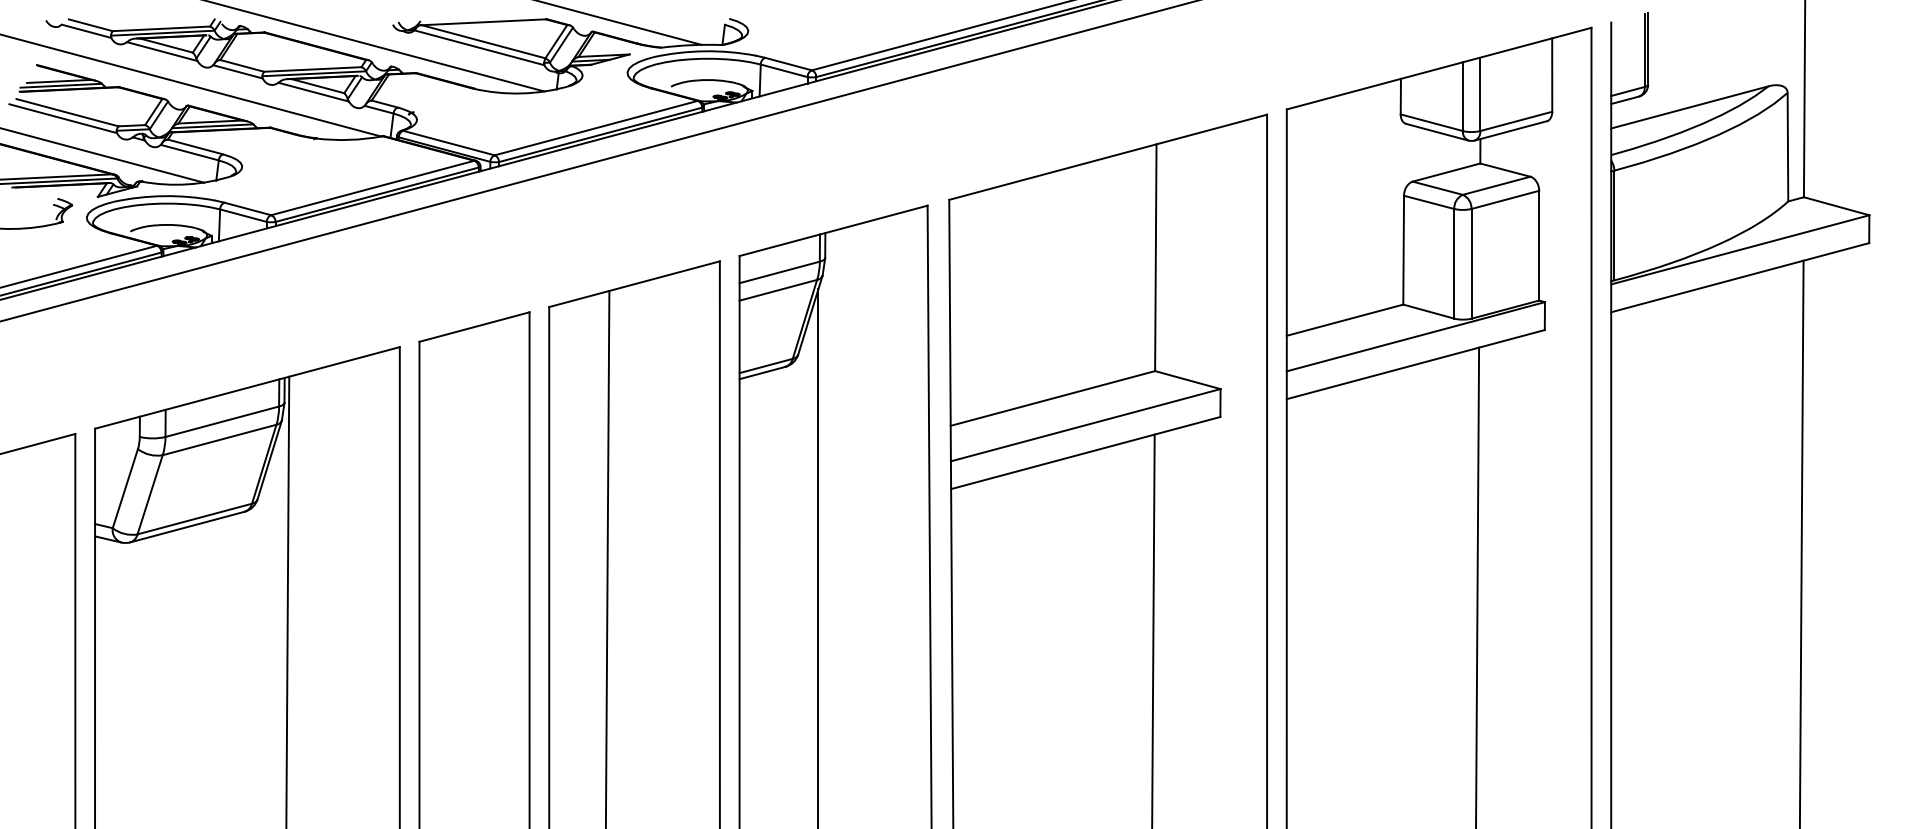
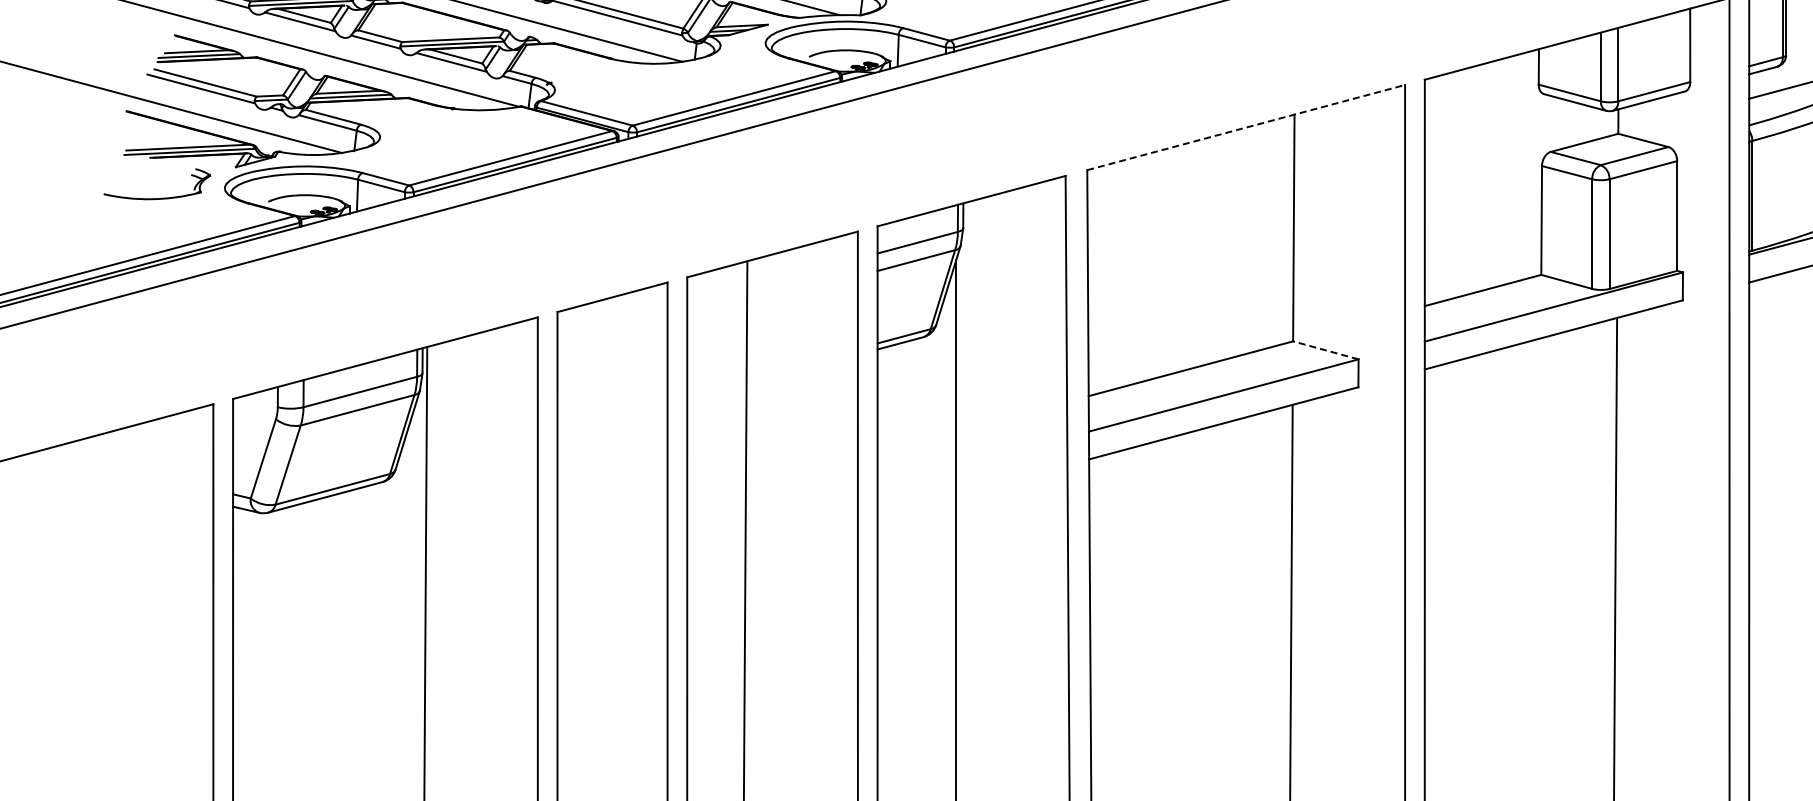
line: (1108, 157) -> (1246, 127), solid -> dashed
line: (1187, 380) -> (1325, 350), solid -> dashed

